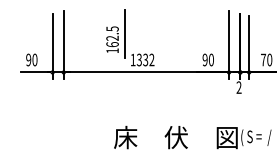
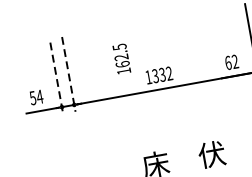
line: (125, 33) -> (134, 49), removed
line: (63, 44) -> (68, 74), solid -> dashed
line: (52, 46) -> (56, 78), solid -> dashed
text: (31, 59) -> (36, 97), 90 -> 54
text: (207, 59) -> (230, 61), 90 -> 62

